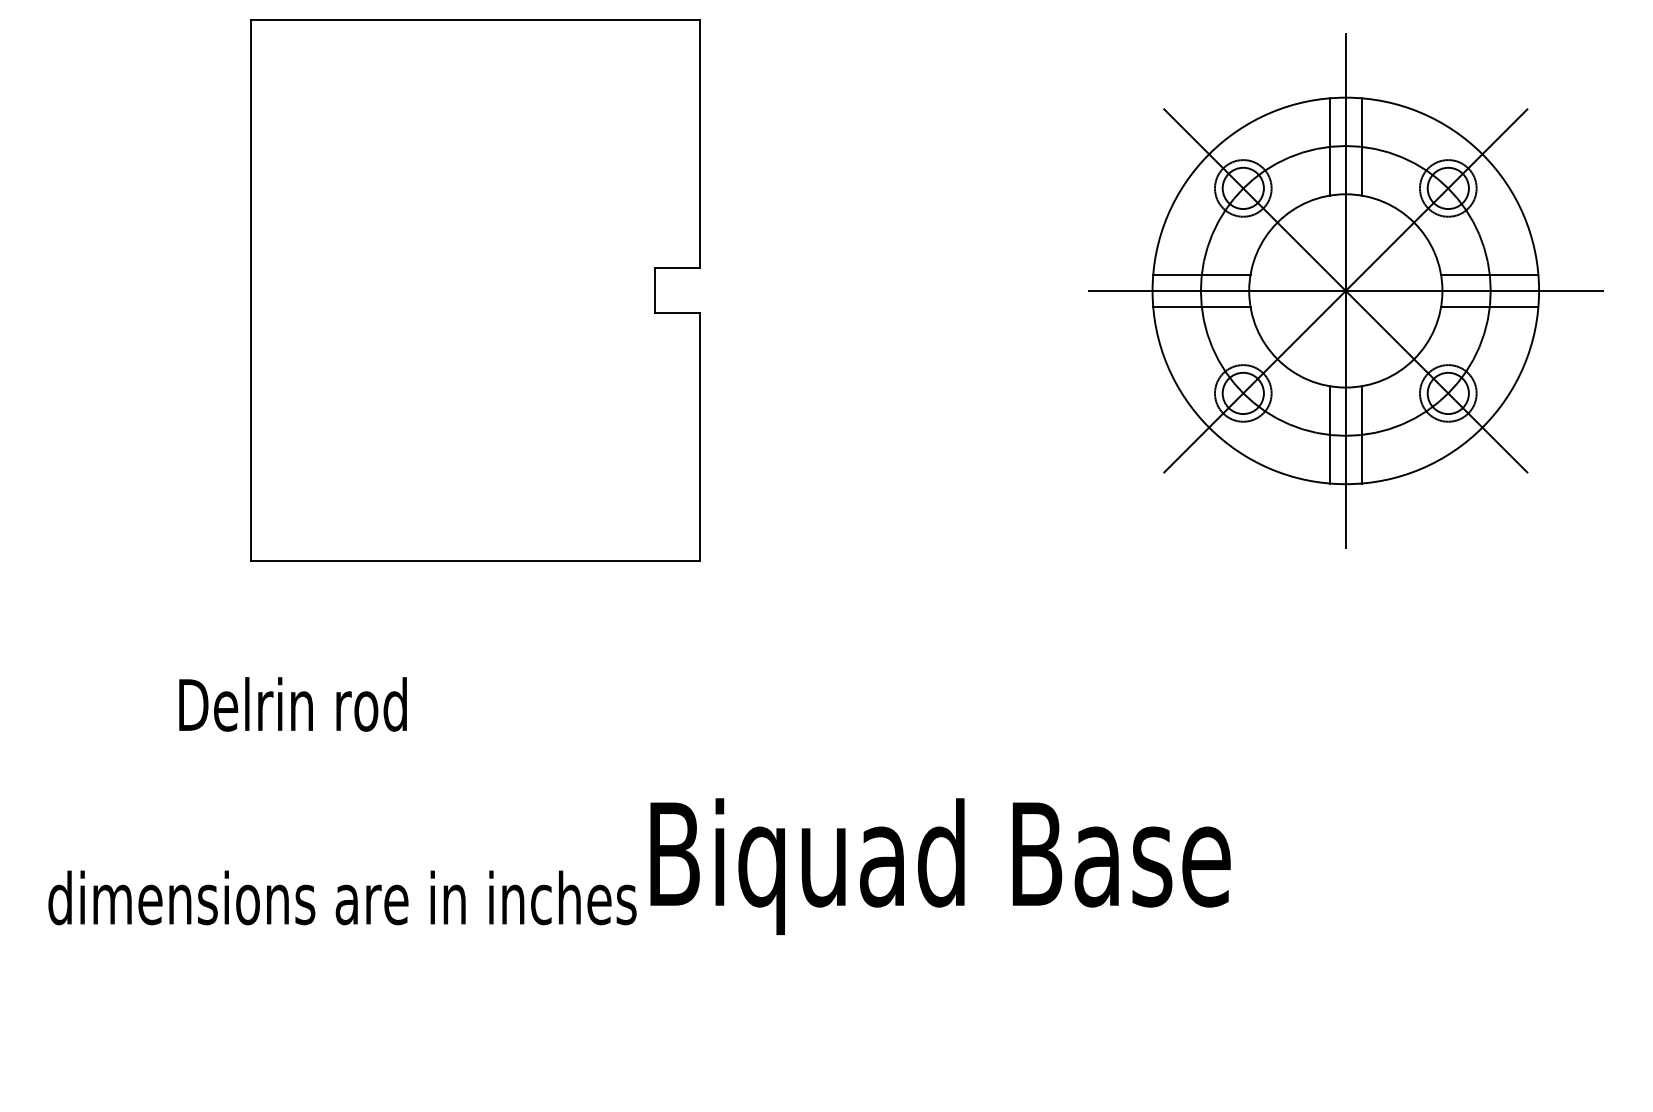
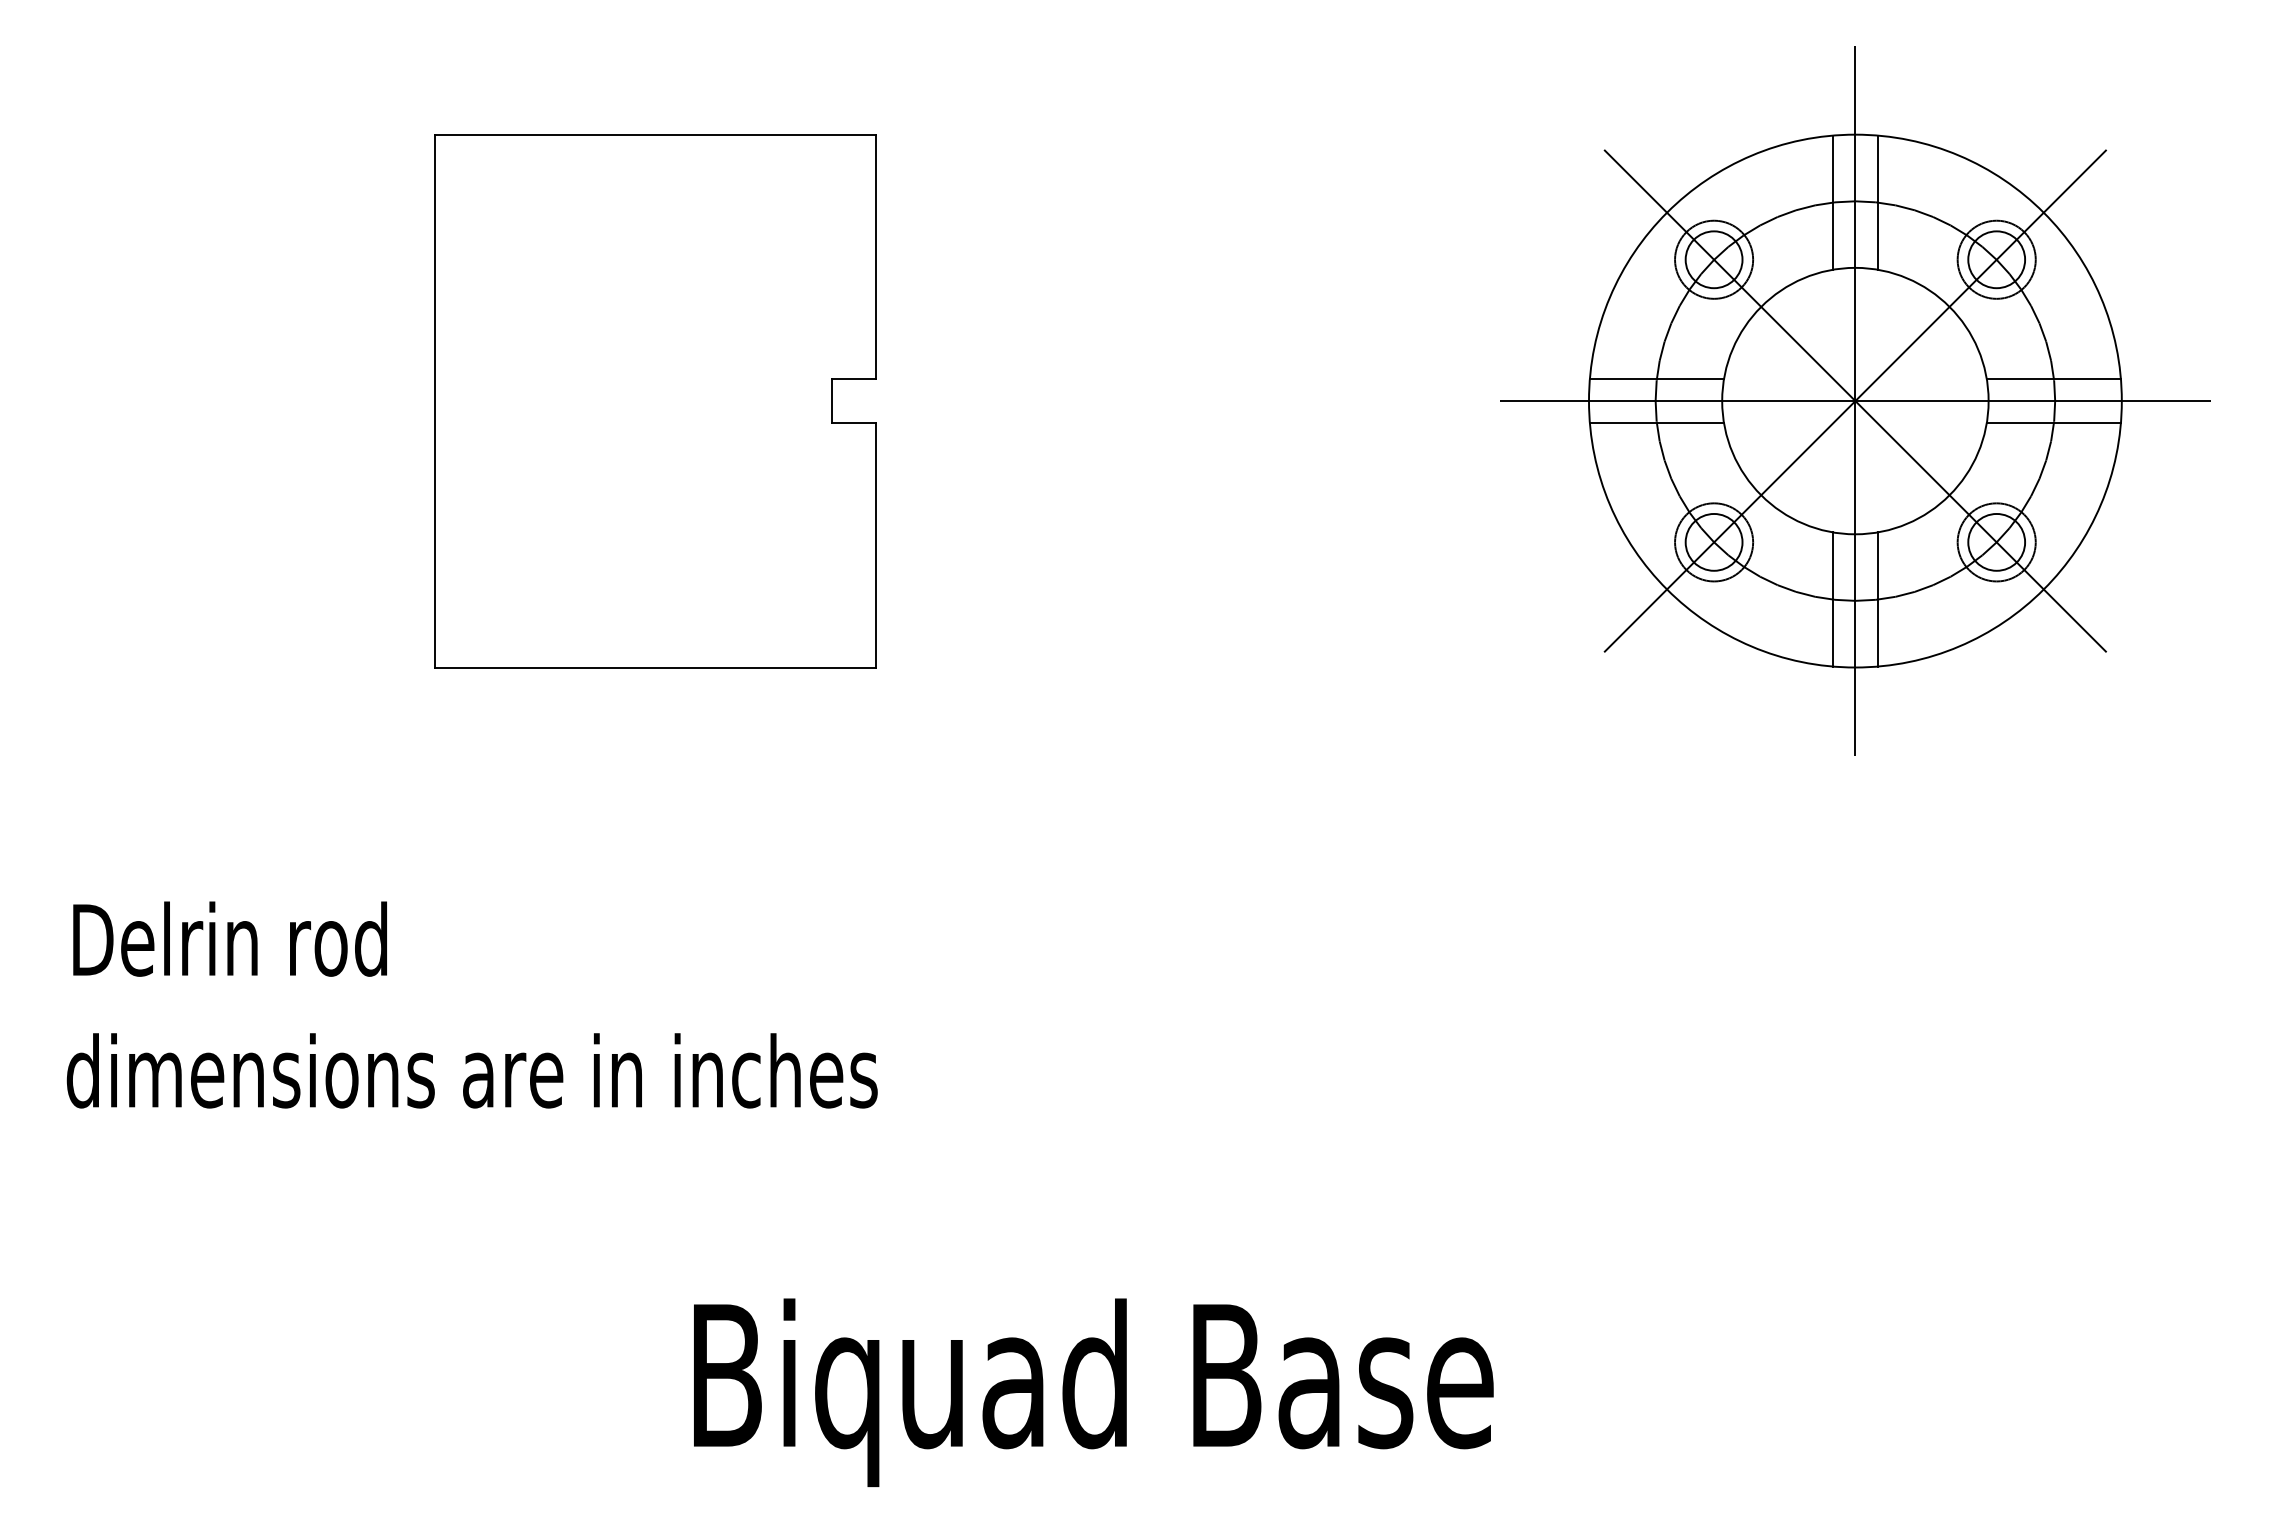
part: (475, 291) -> (655, 401), size x0.71
text: (292, 703) -> (229, 938), moved
text: (940, 866) -> (1093, 1392), moved
text: (341, 897) -> (471, 1070), moved

